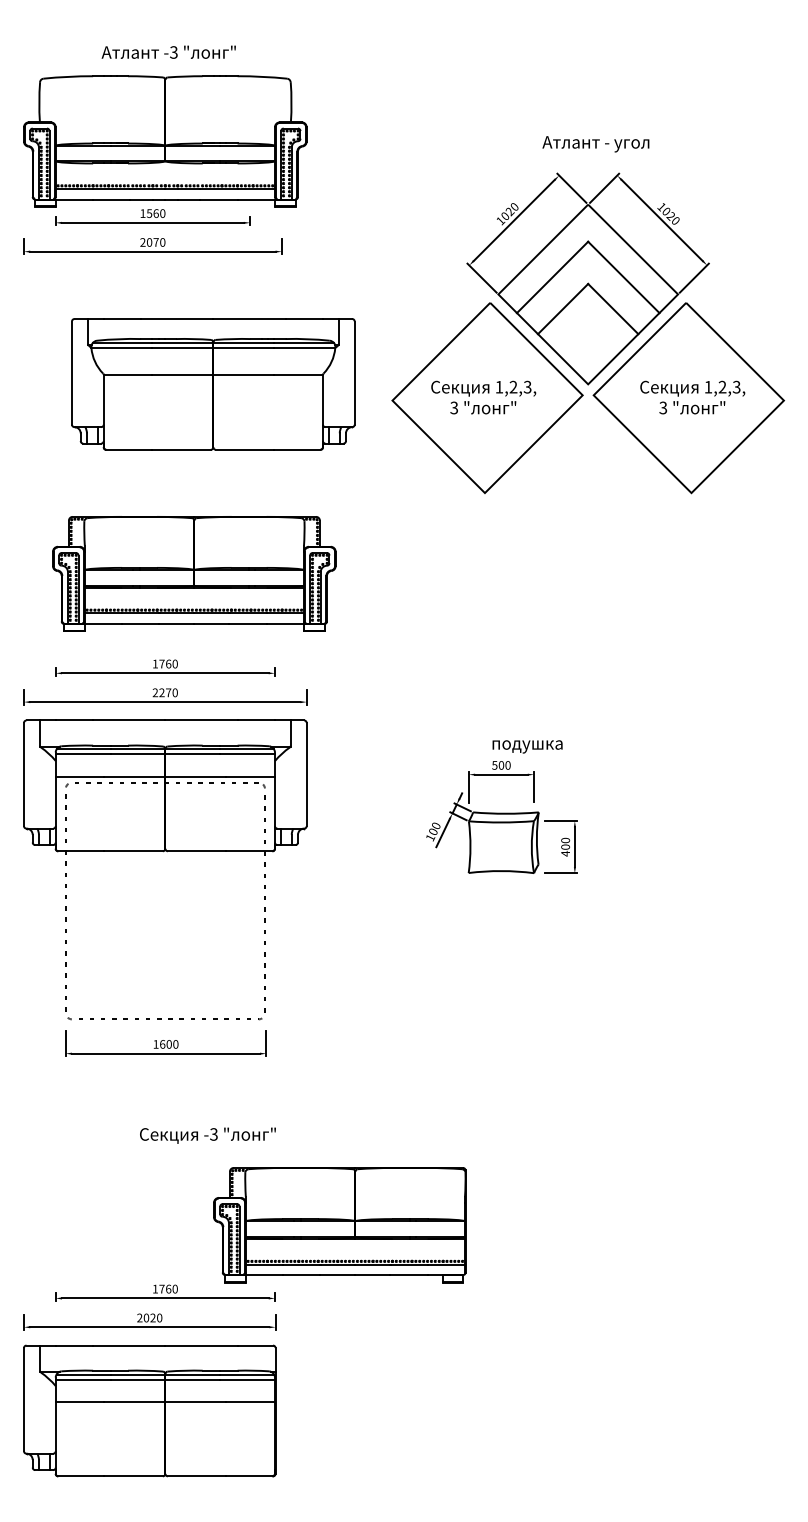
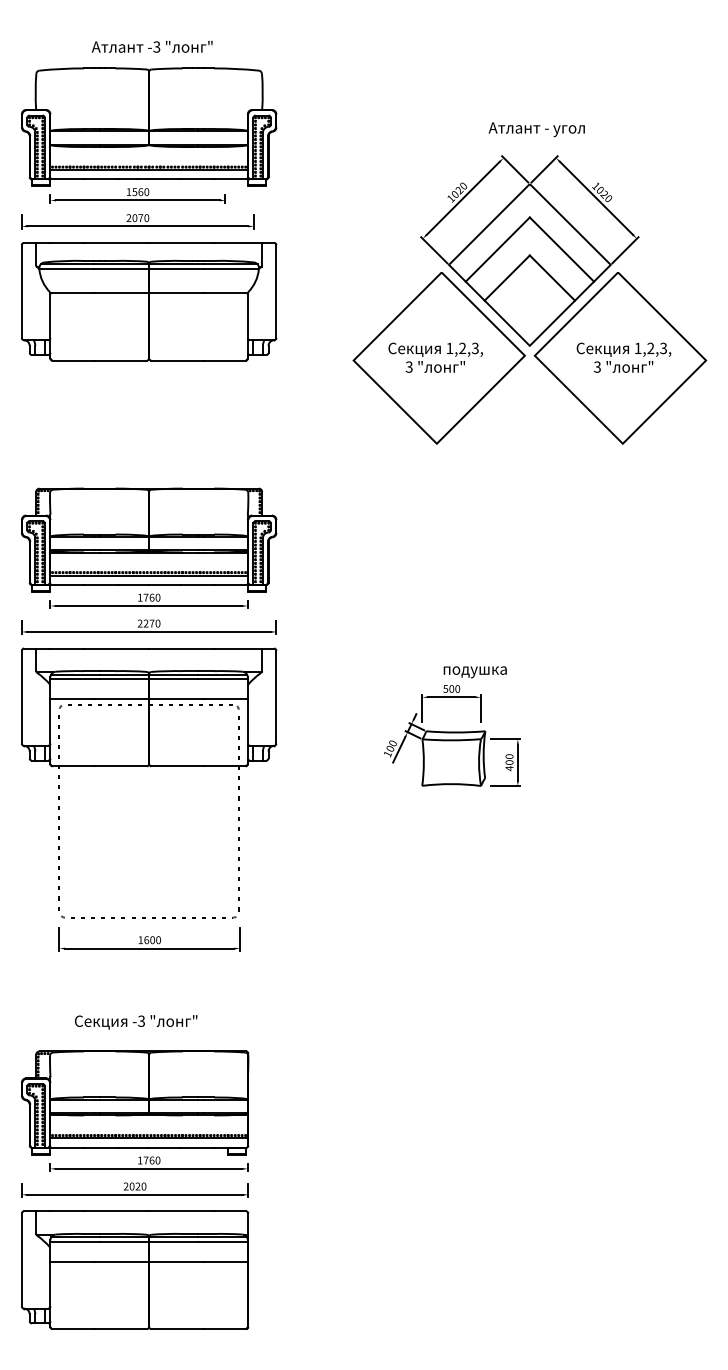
part: (213, 384) -> (149, 301), moved
part: (194, 573) -> (149, 539), moved
text: (207, 1135) -> (135, 1022), moved
part: (339, 1225) -> (134, 1103), moved

